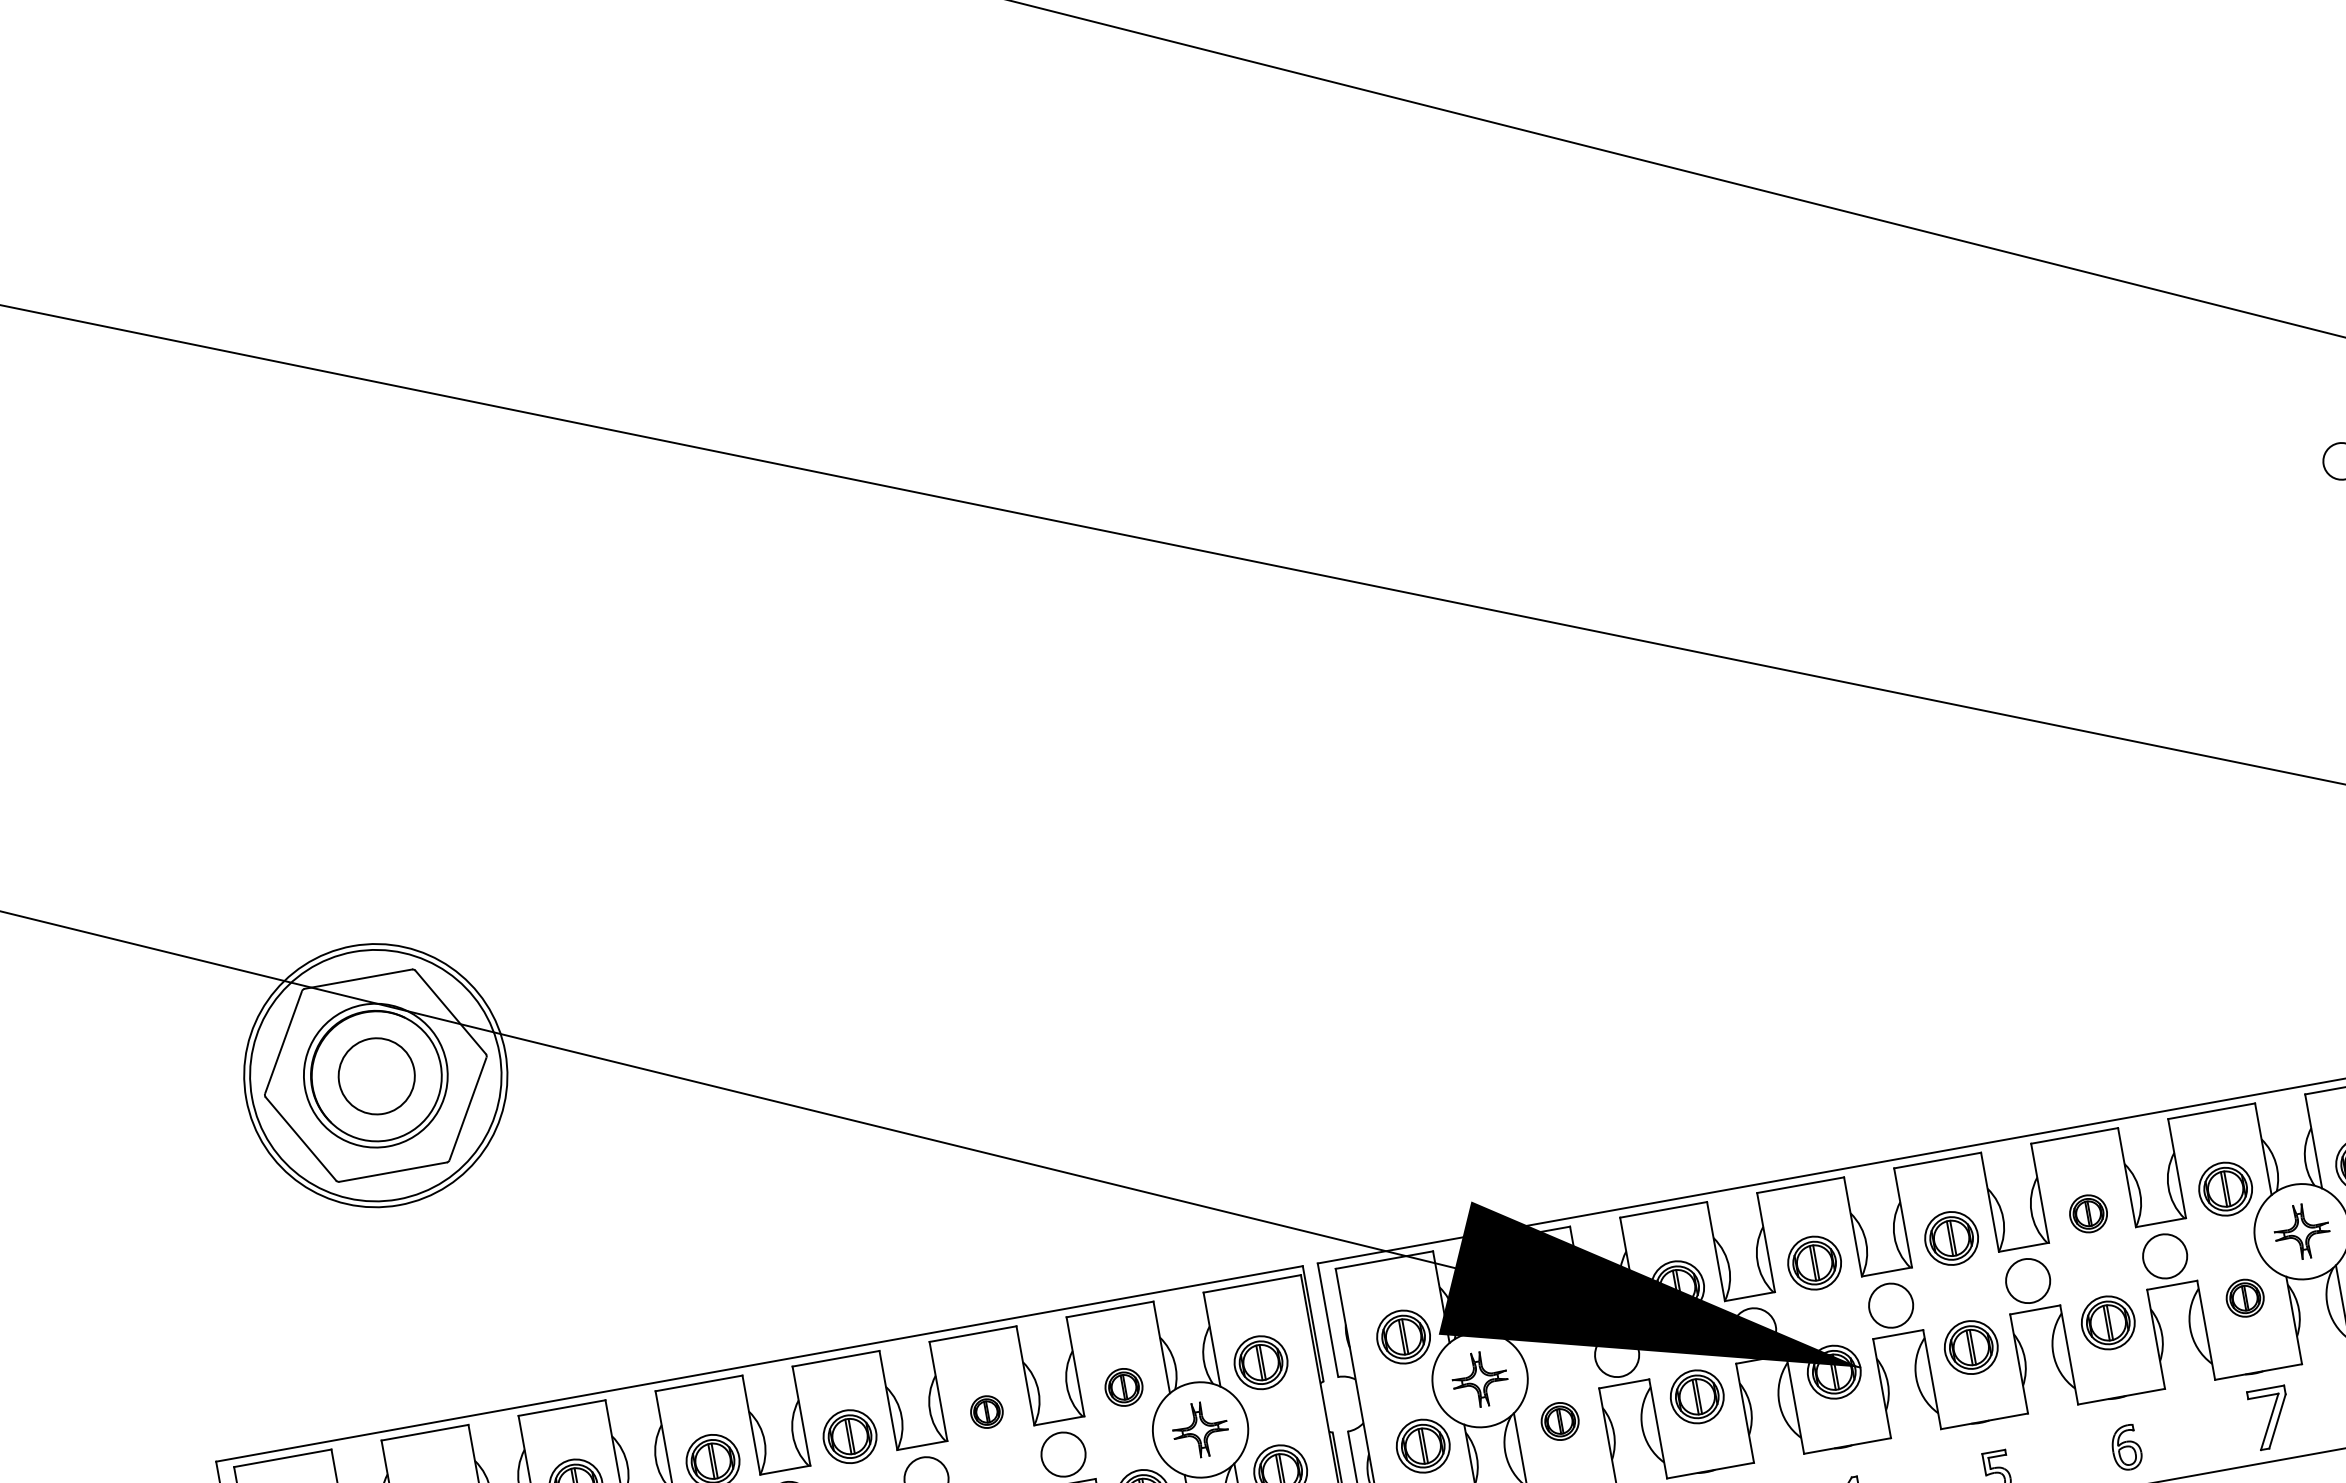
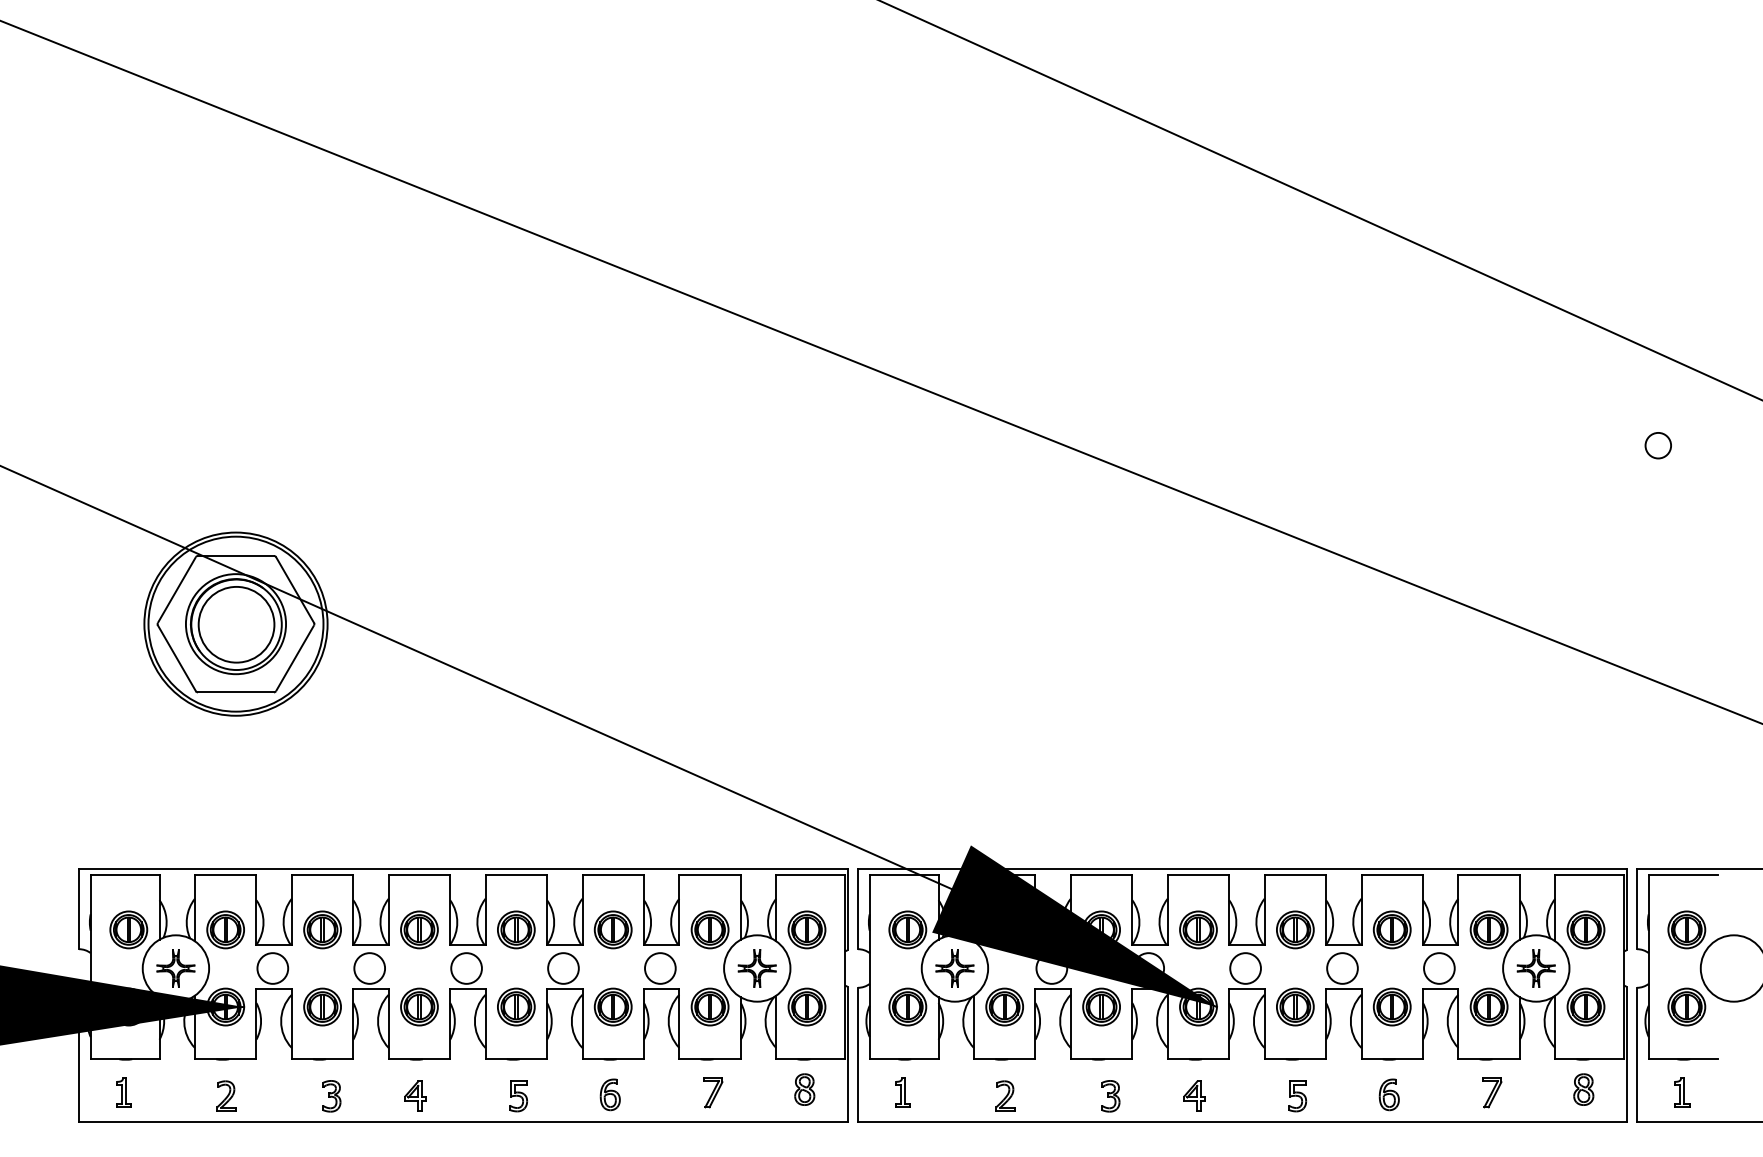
circle: (376, 1075) -> (236, 624), size x1.43
part: (2087, 1213) -> (1391, 929), size x1.43
part: (2244, 1297) -> (1488, 1006), size x1.43
part: (1123, 1386) -> (709, 929), size x1.43
part: (985, 1411) -> (612, 929), size x1.67
part: (2271, 1418) -> (1492, 1092), size x0.71
part: (1559, 1420) -> (1004, 1006), size x1.43

